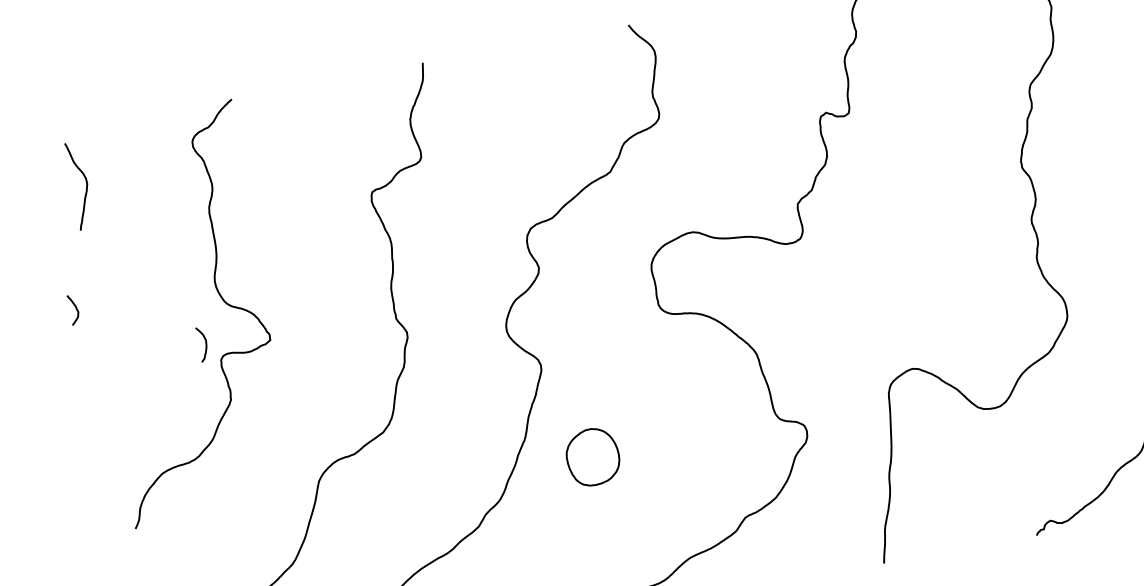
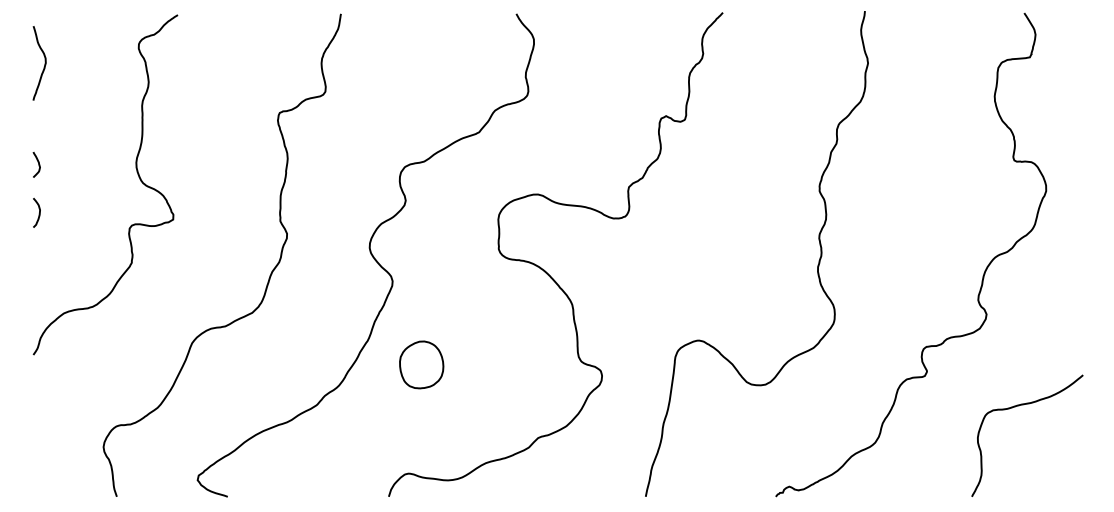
curve: (75, 309) -> (38, 164), moved
curve: (204, 344) -> (38, 213), moved

